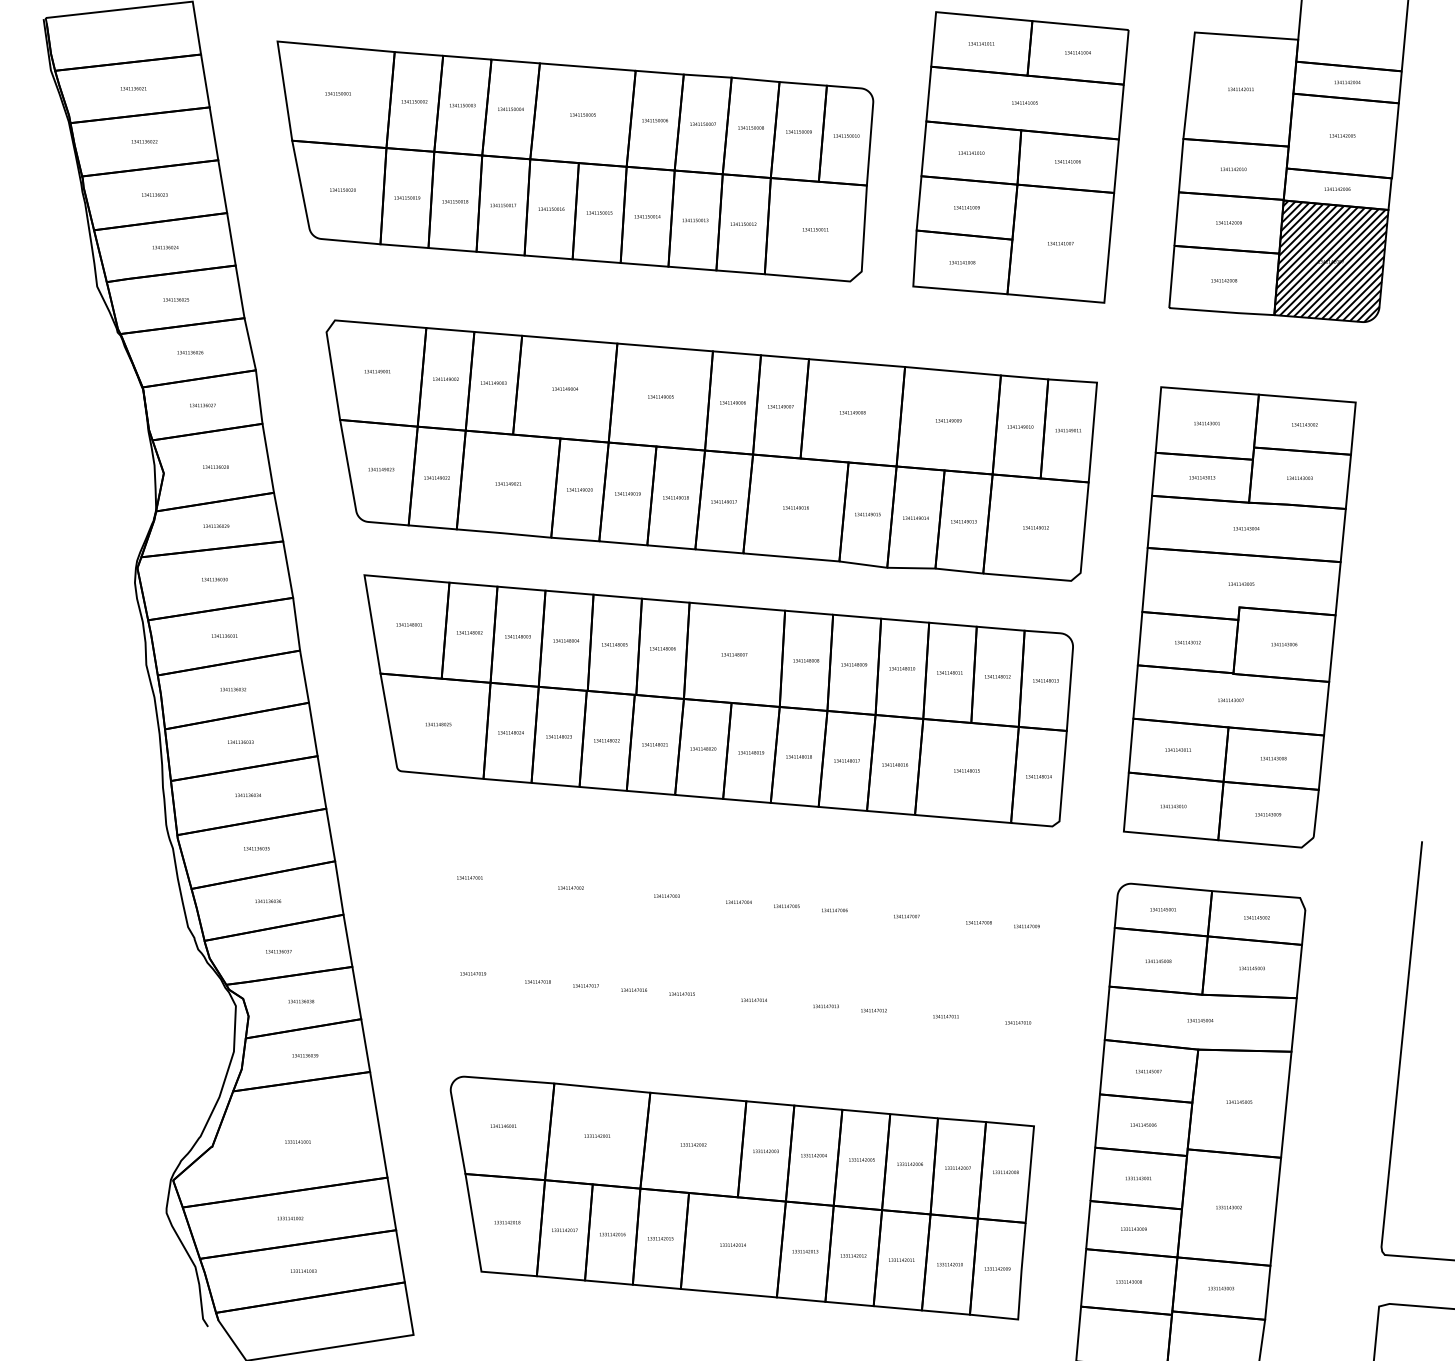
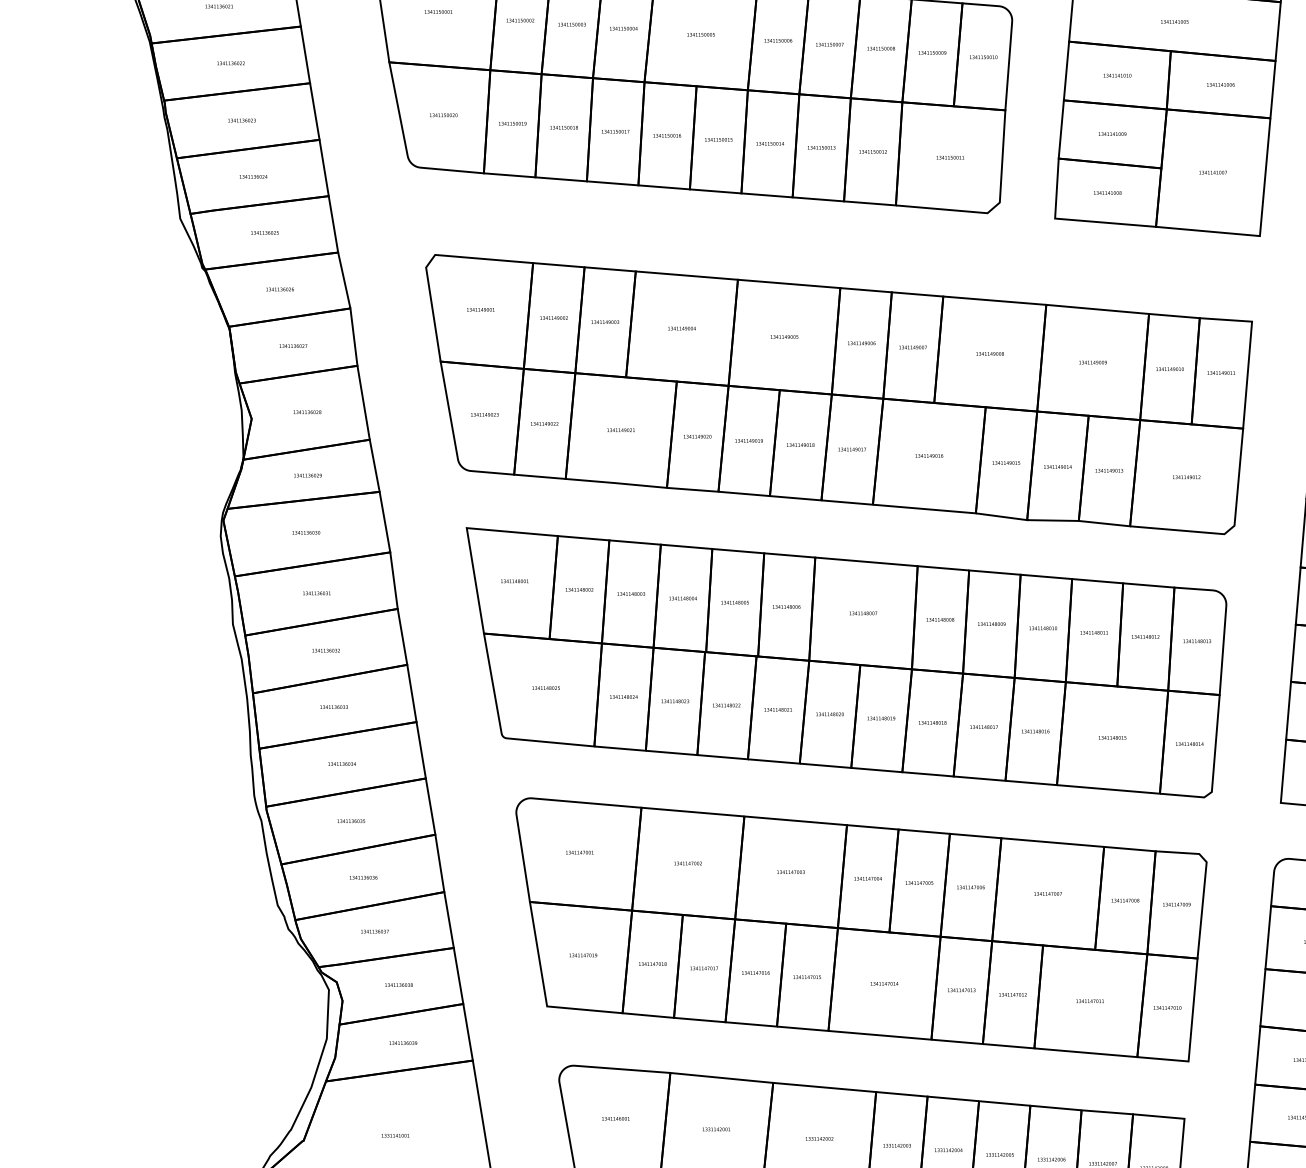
part: (732, 949) -> (861, 929), added

